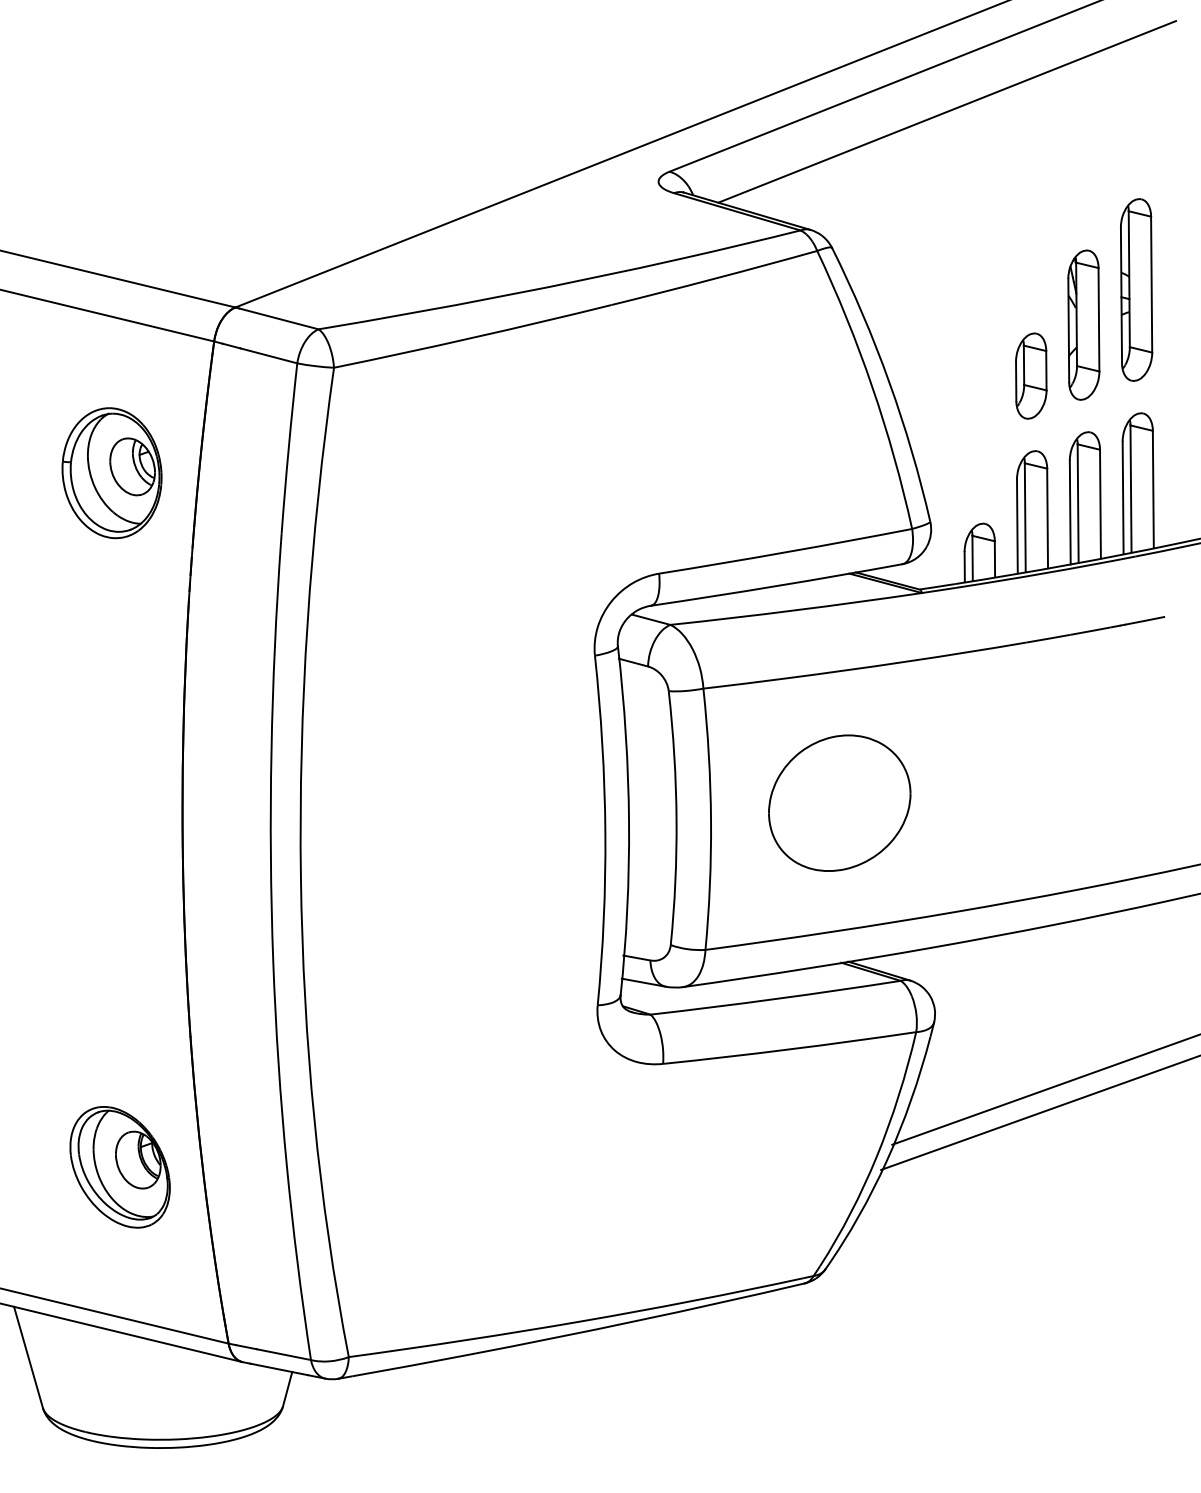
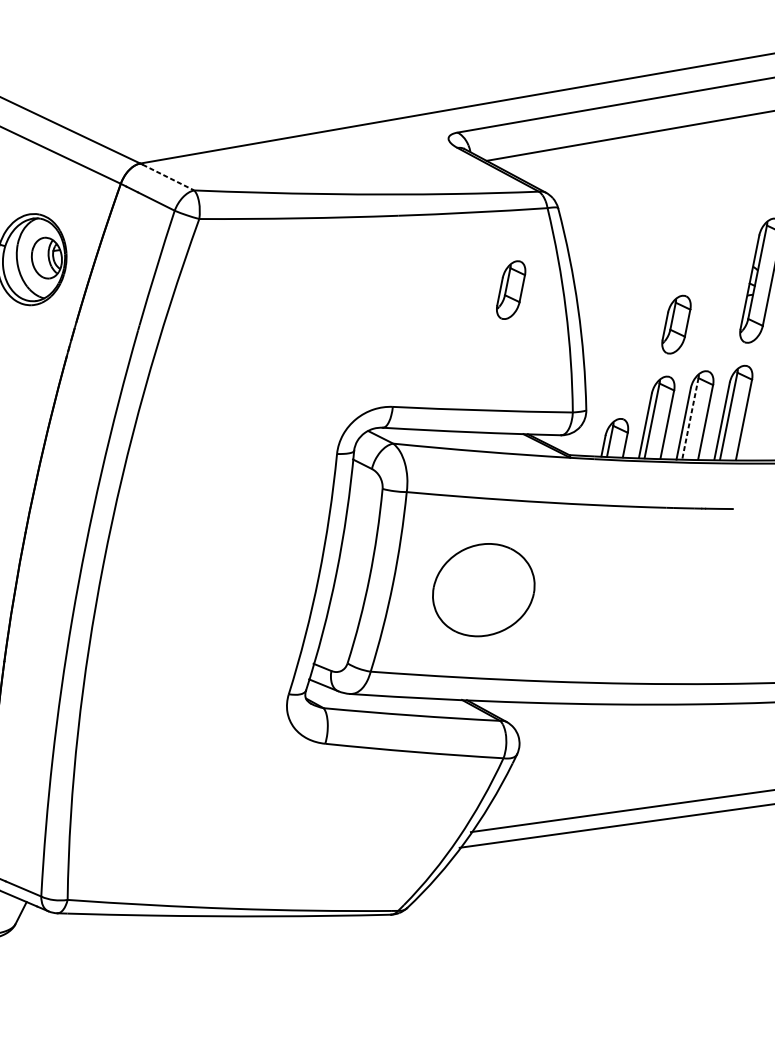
line: (279, 319) -> (168, 178), solid -> dashed
part: (1083, 324) -> (719, 296), removed
part: (790, 375) -> (511, 289), added
line: (1078, 504) -> (690, 419), solid -> dashed

